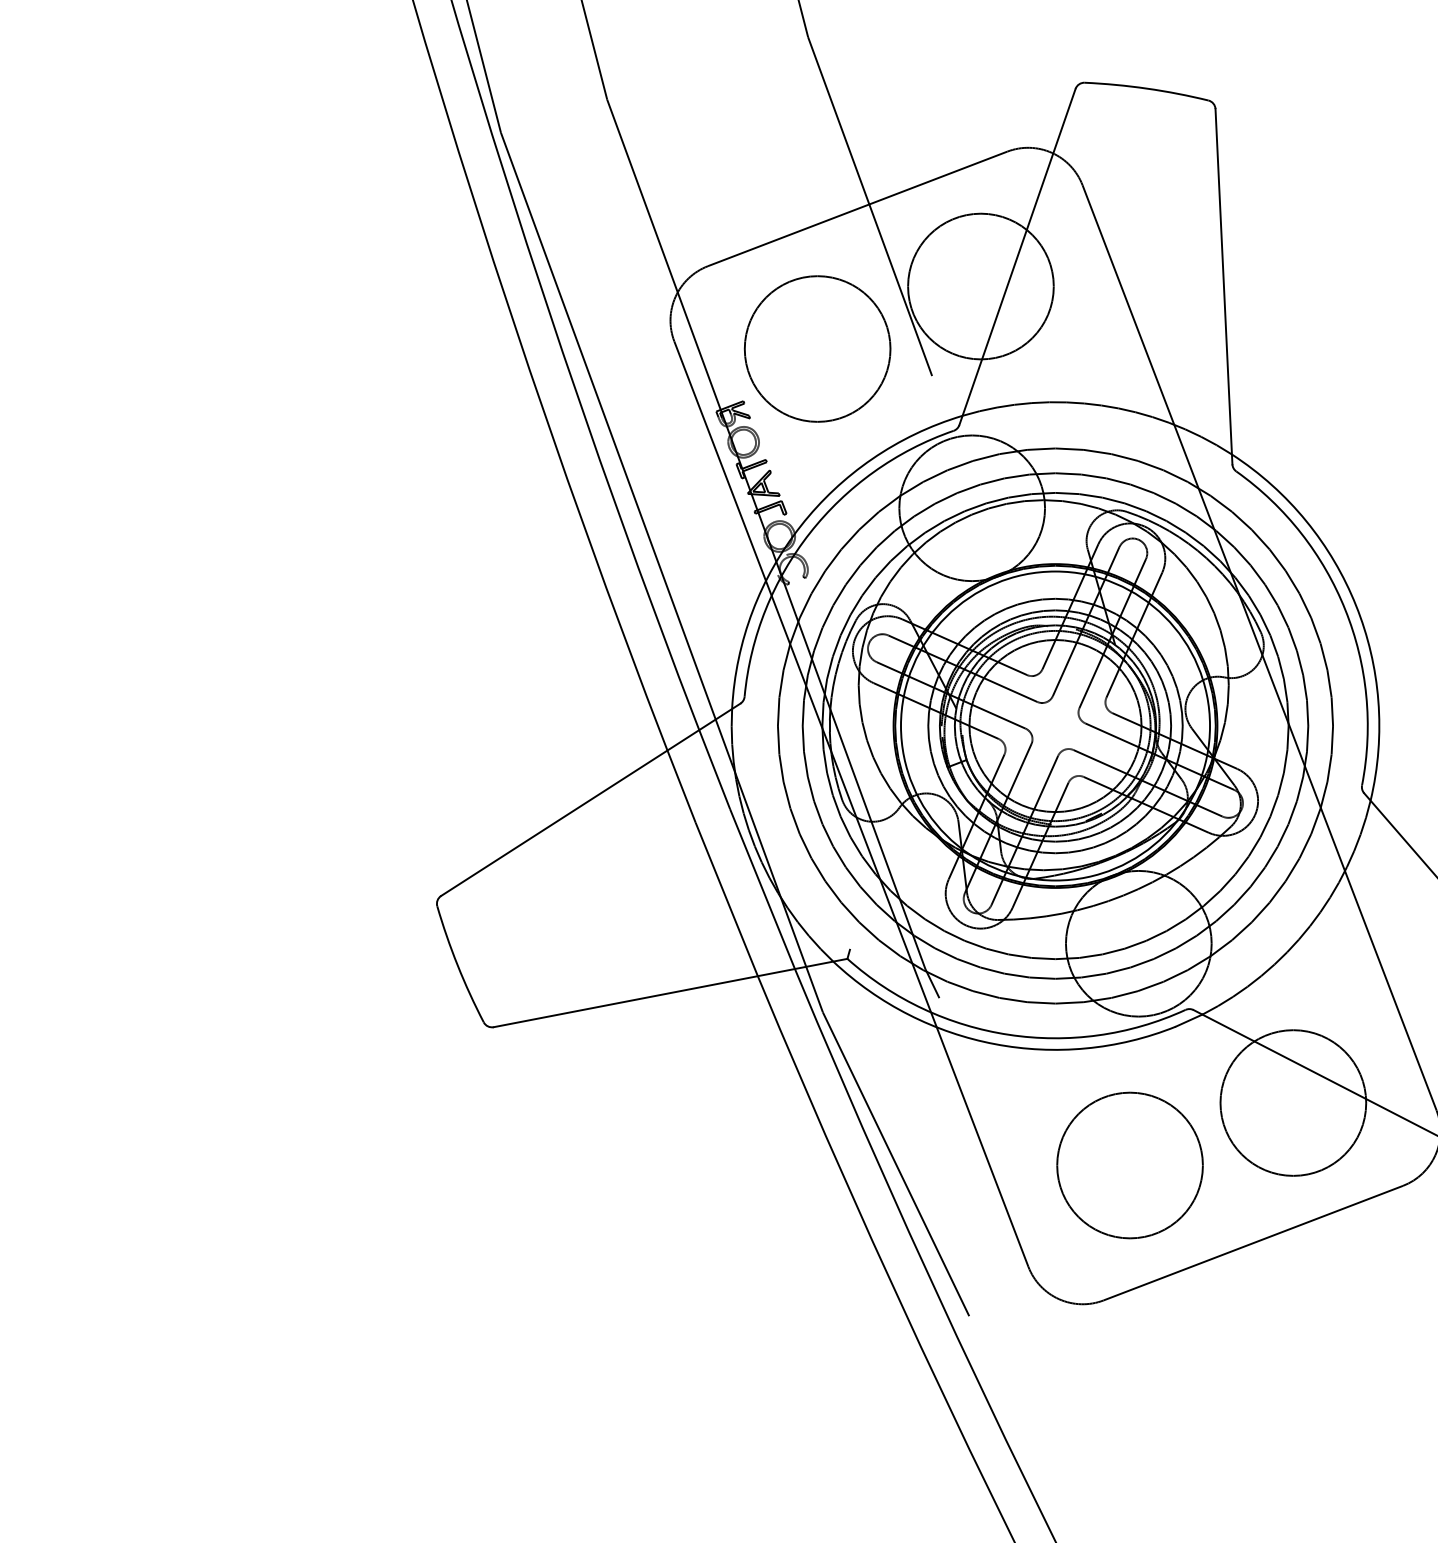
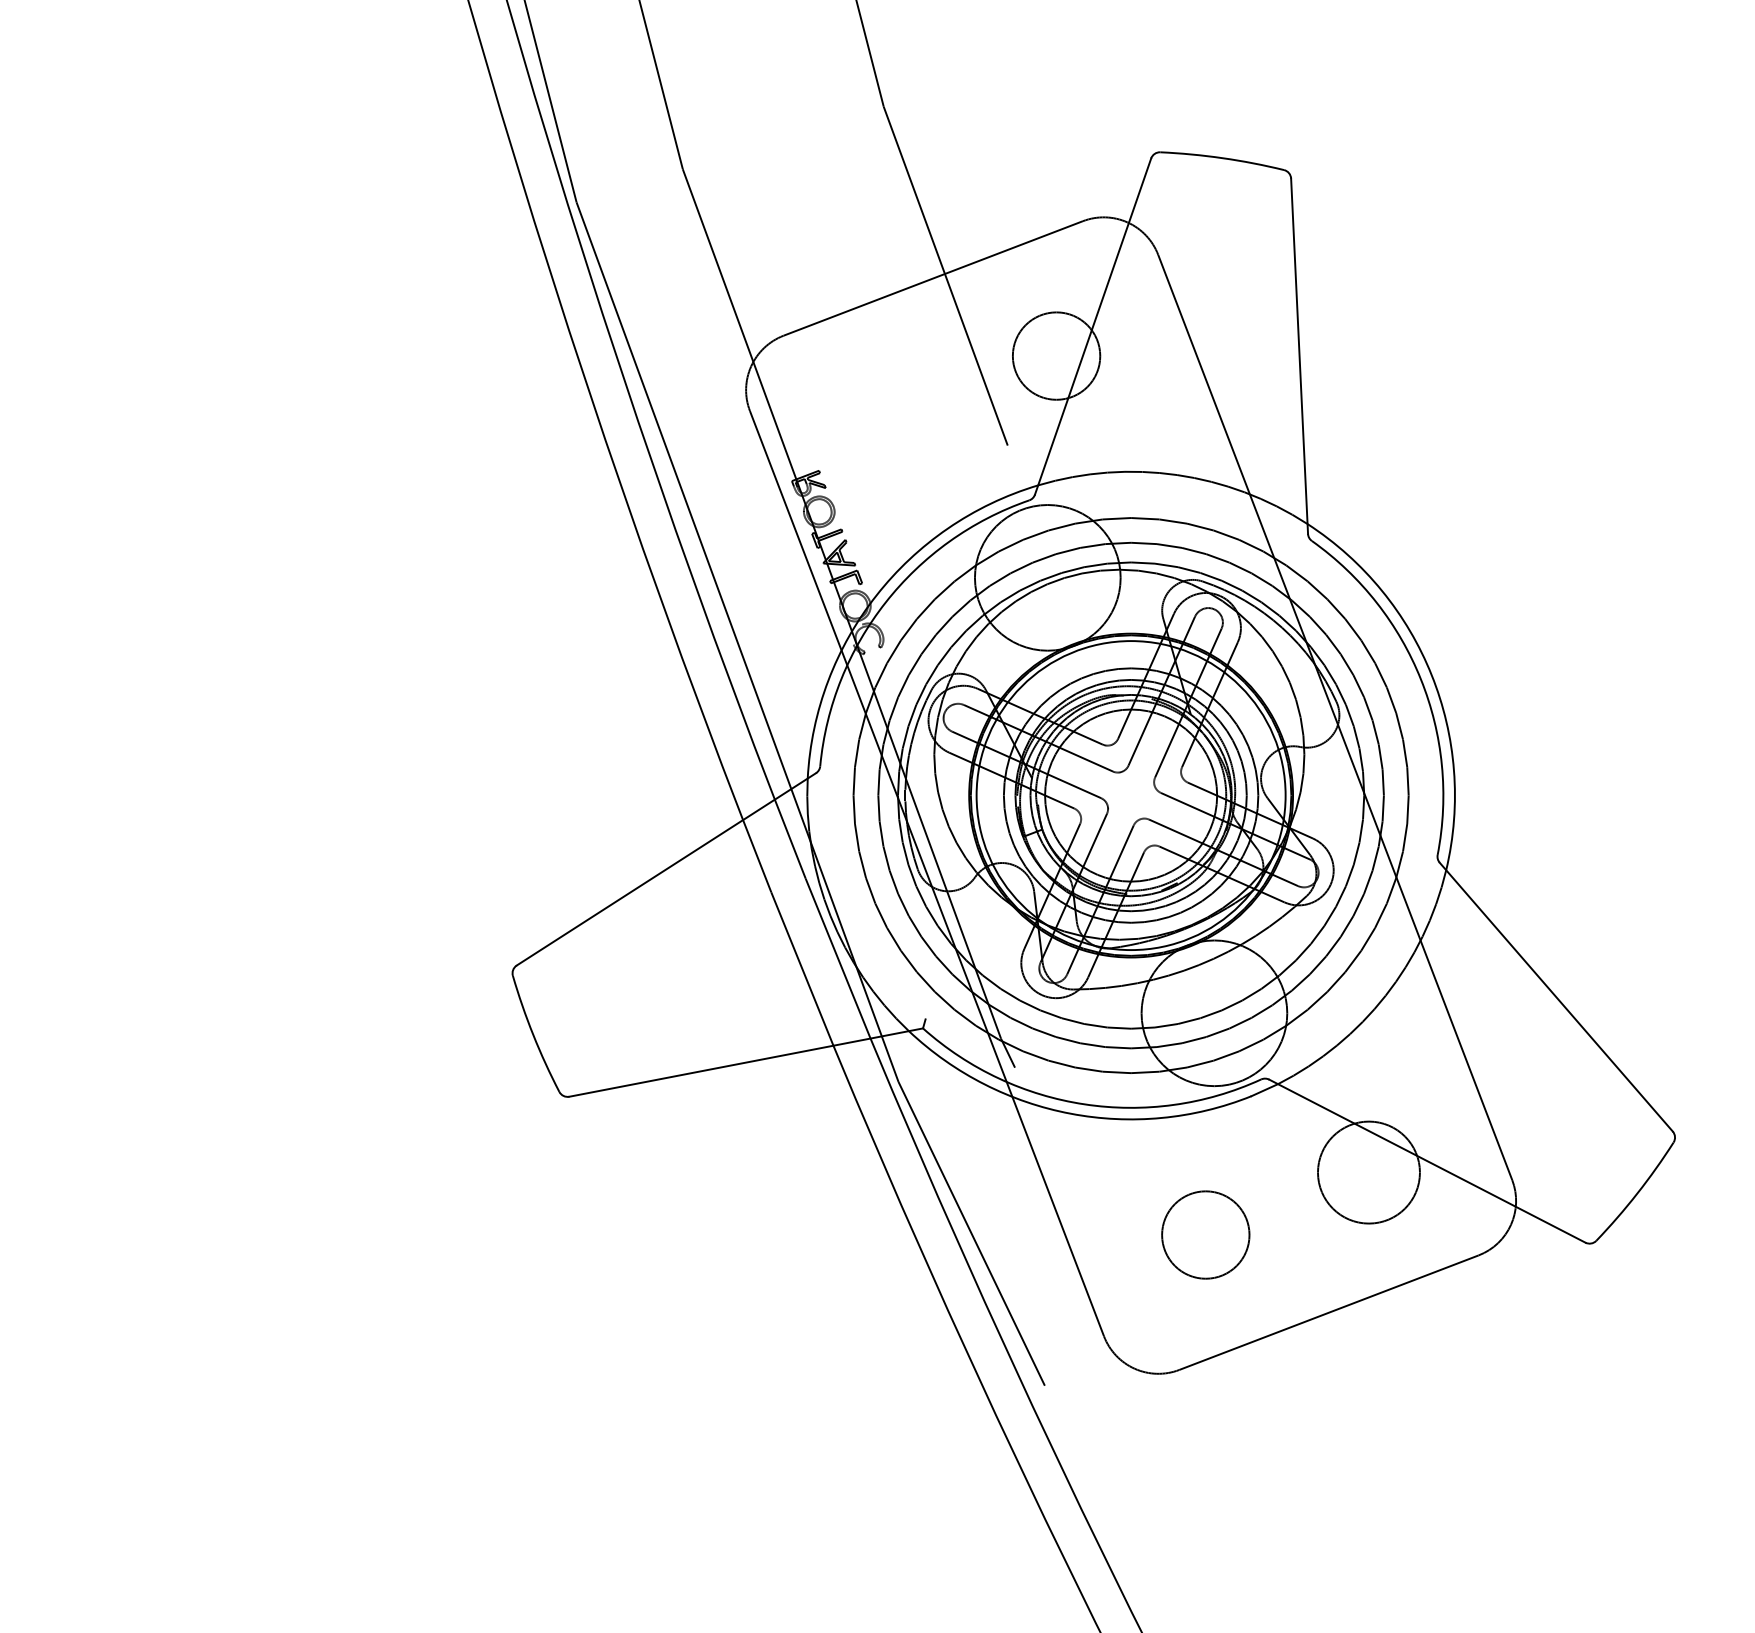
circle: (980, 285) -> (1056, 355), size x0.6
circle: (816, 348) -> (892, 418), removed
circle: (1292, 1102) -> (1368, 1172), size x0.7
circle: (1129, 1164) -> (1205, 1234), size x0.6

